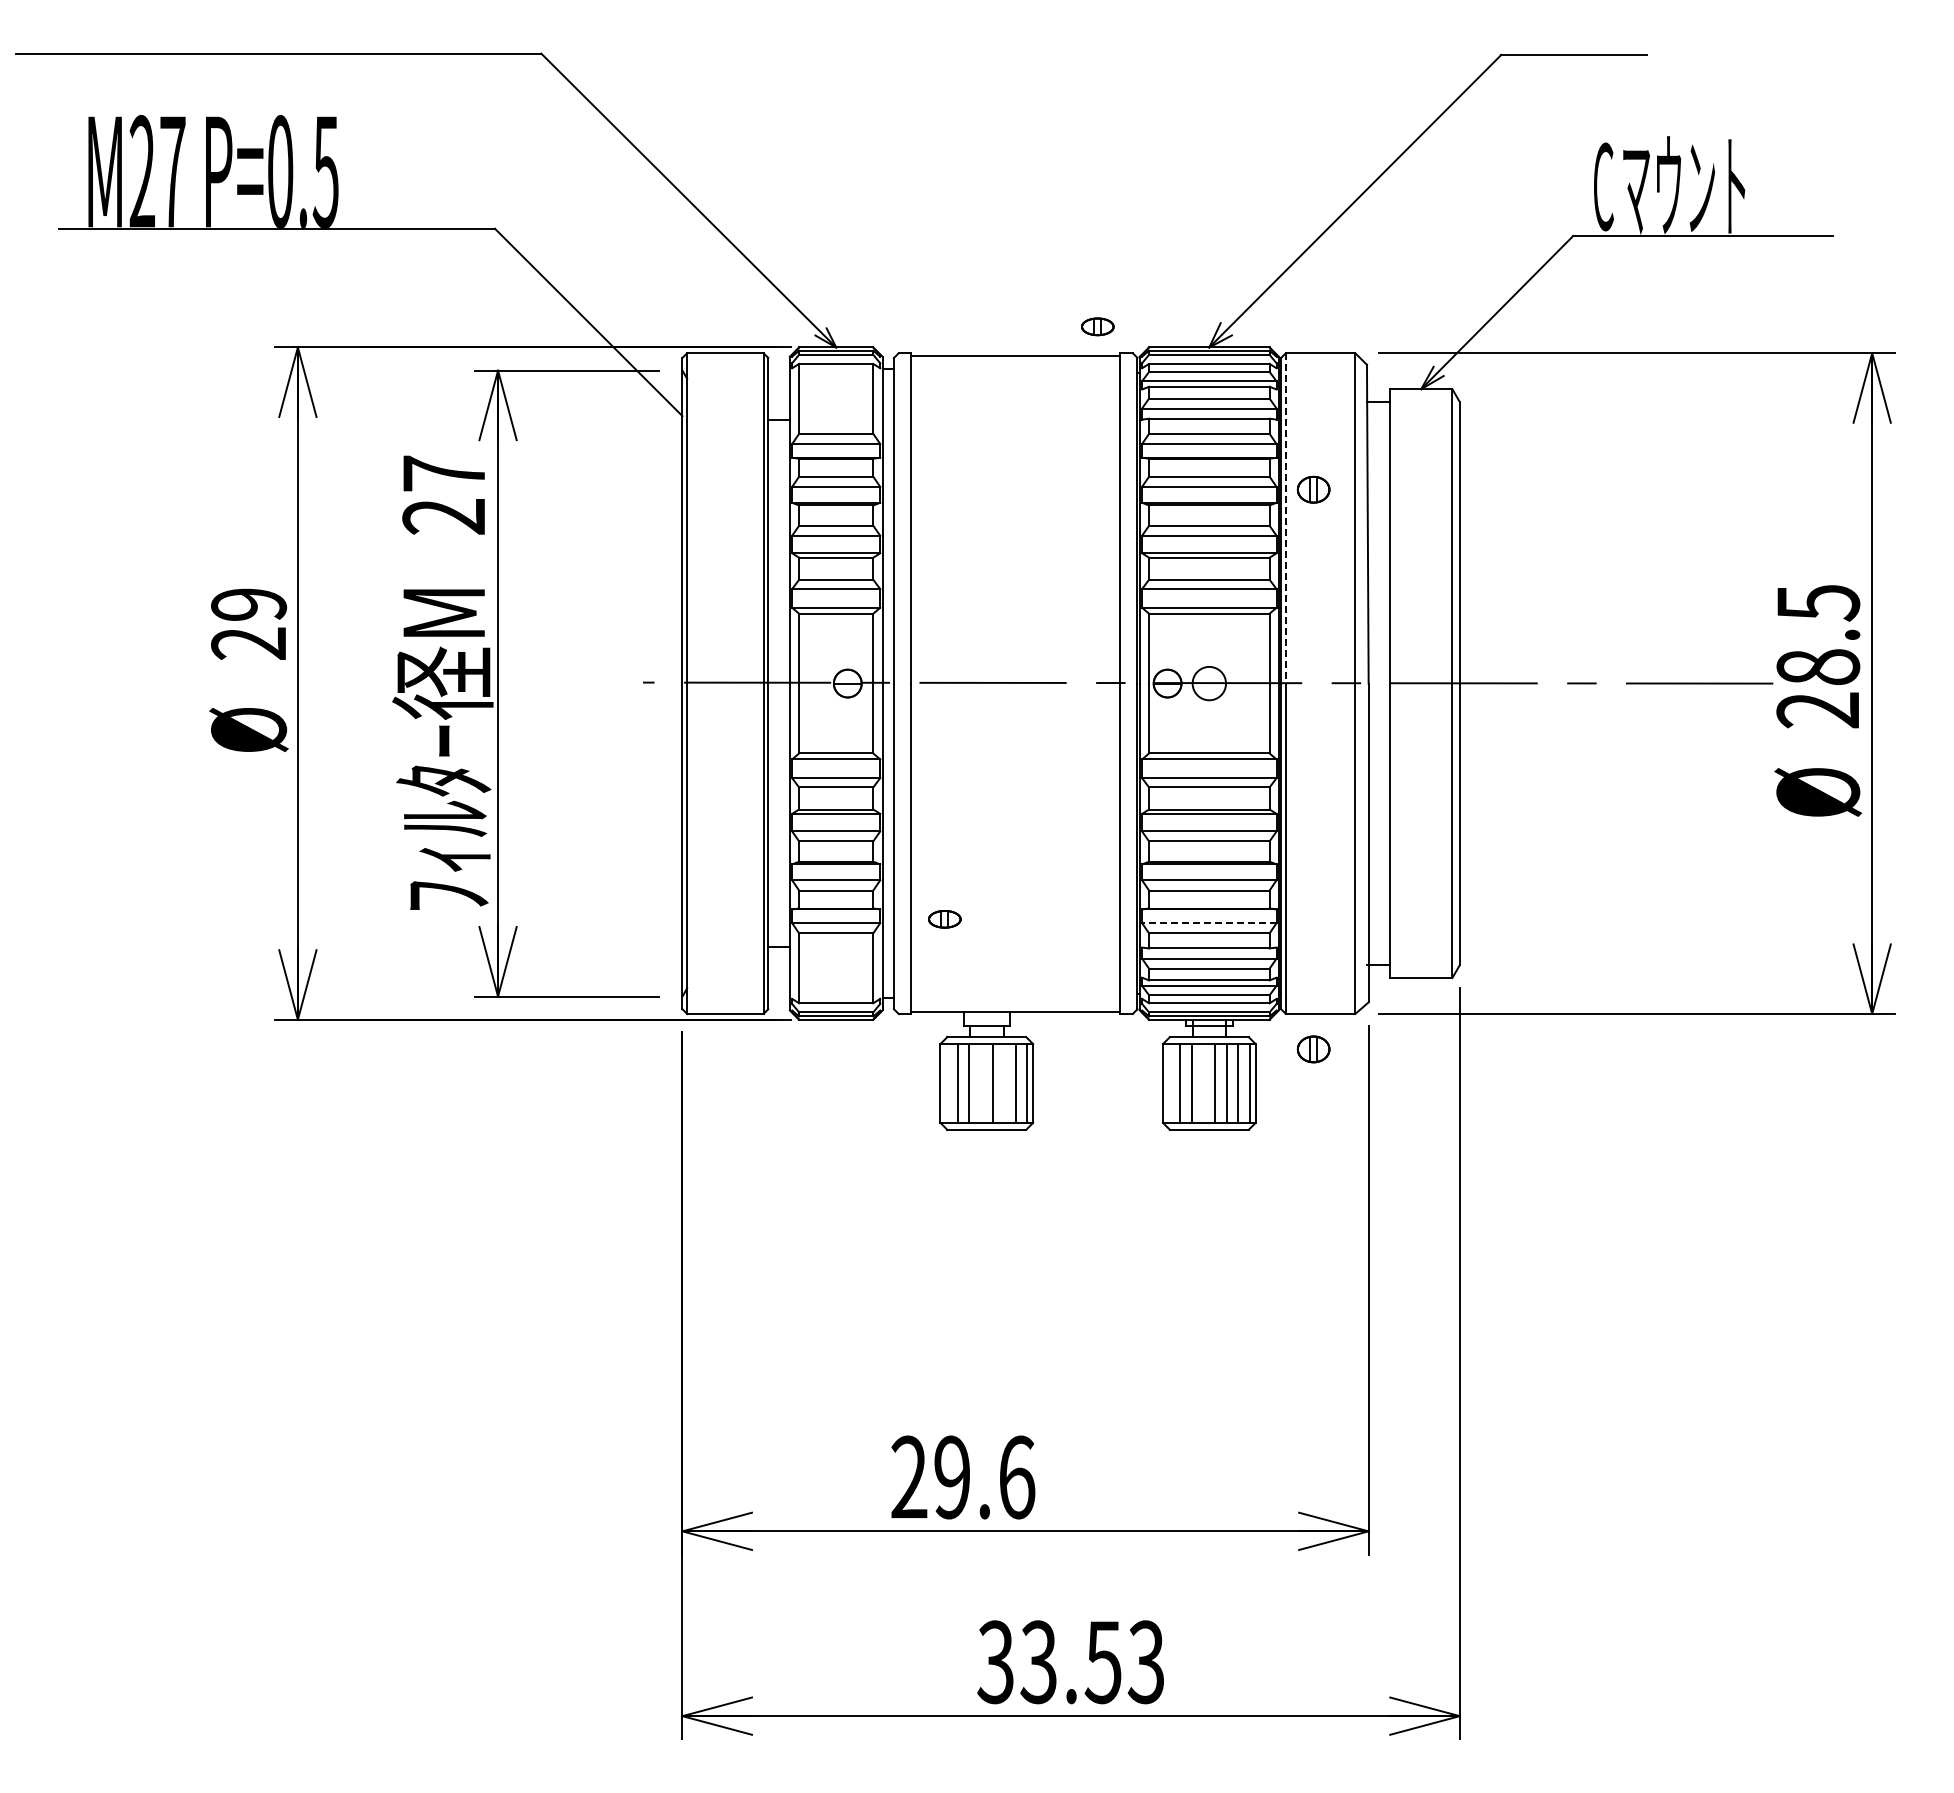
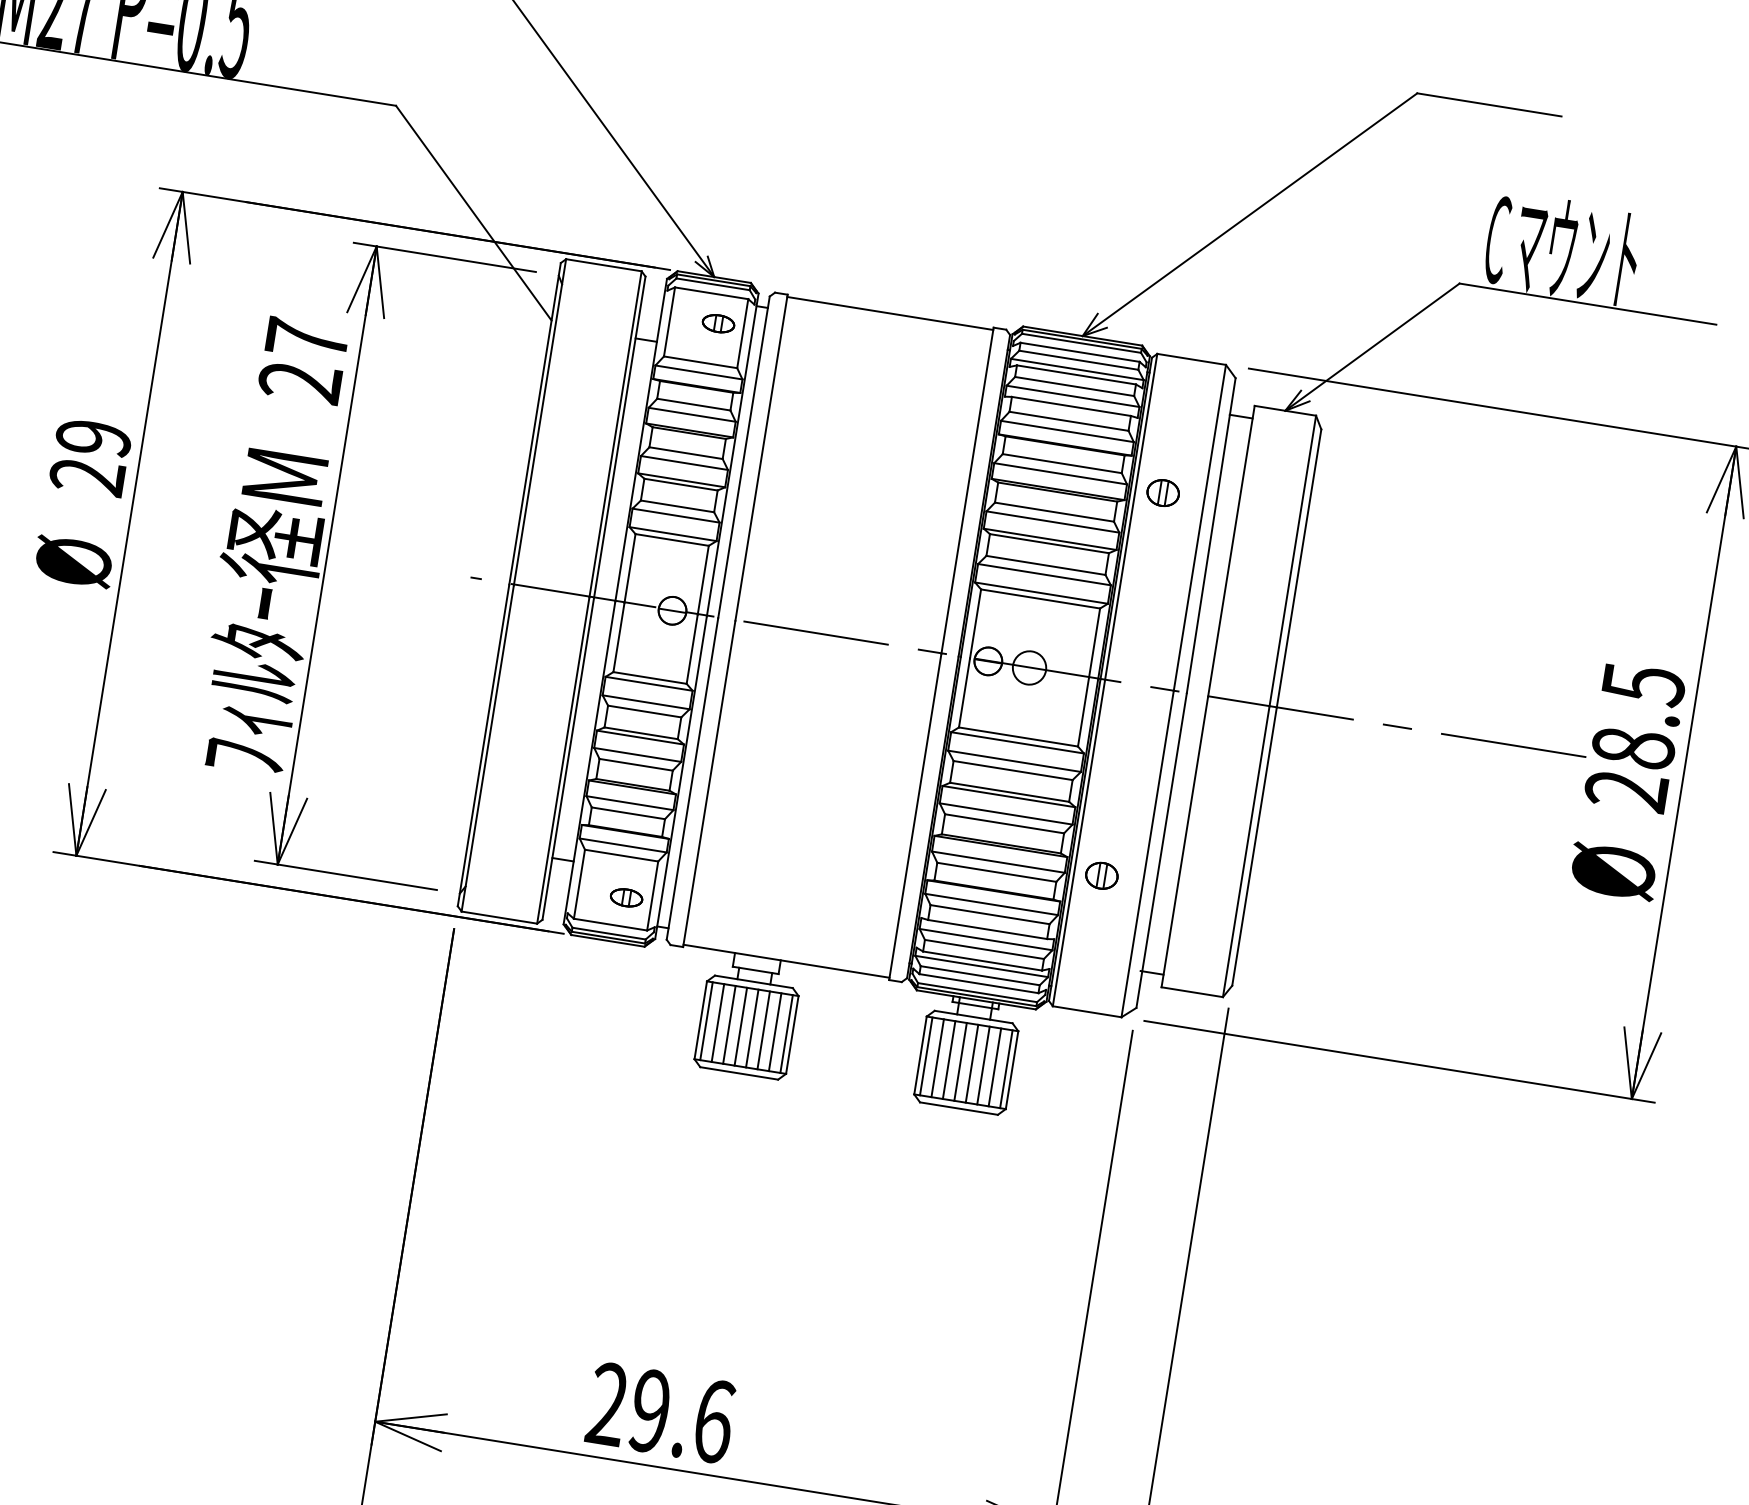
part: (1097, 326) -> (718, 323), moved
line: (1285, 518) -> (1130, 517), dashed -> solid
part: (944, 919) -> (626, 897), moved
line: (1208, 923) -> (990, 904), dashed -> solid
part: (1313, 1049) -> (1101, 875), moved
line: (946, 1083) -> (706, 1021), added
line: (981, 1083) -> (741, 1026), added
line: (1004, 1083) -> (764, 1030), added
line: (1168, 1083) -> (925, 1056), added
line: (1203, 1083) -> (960, 1061), added

